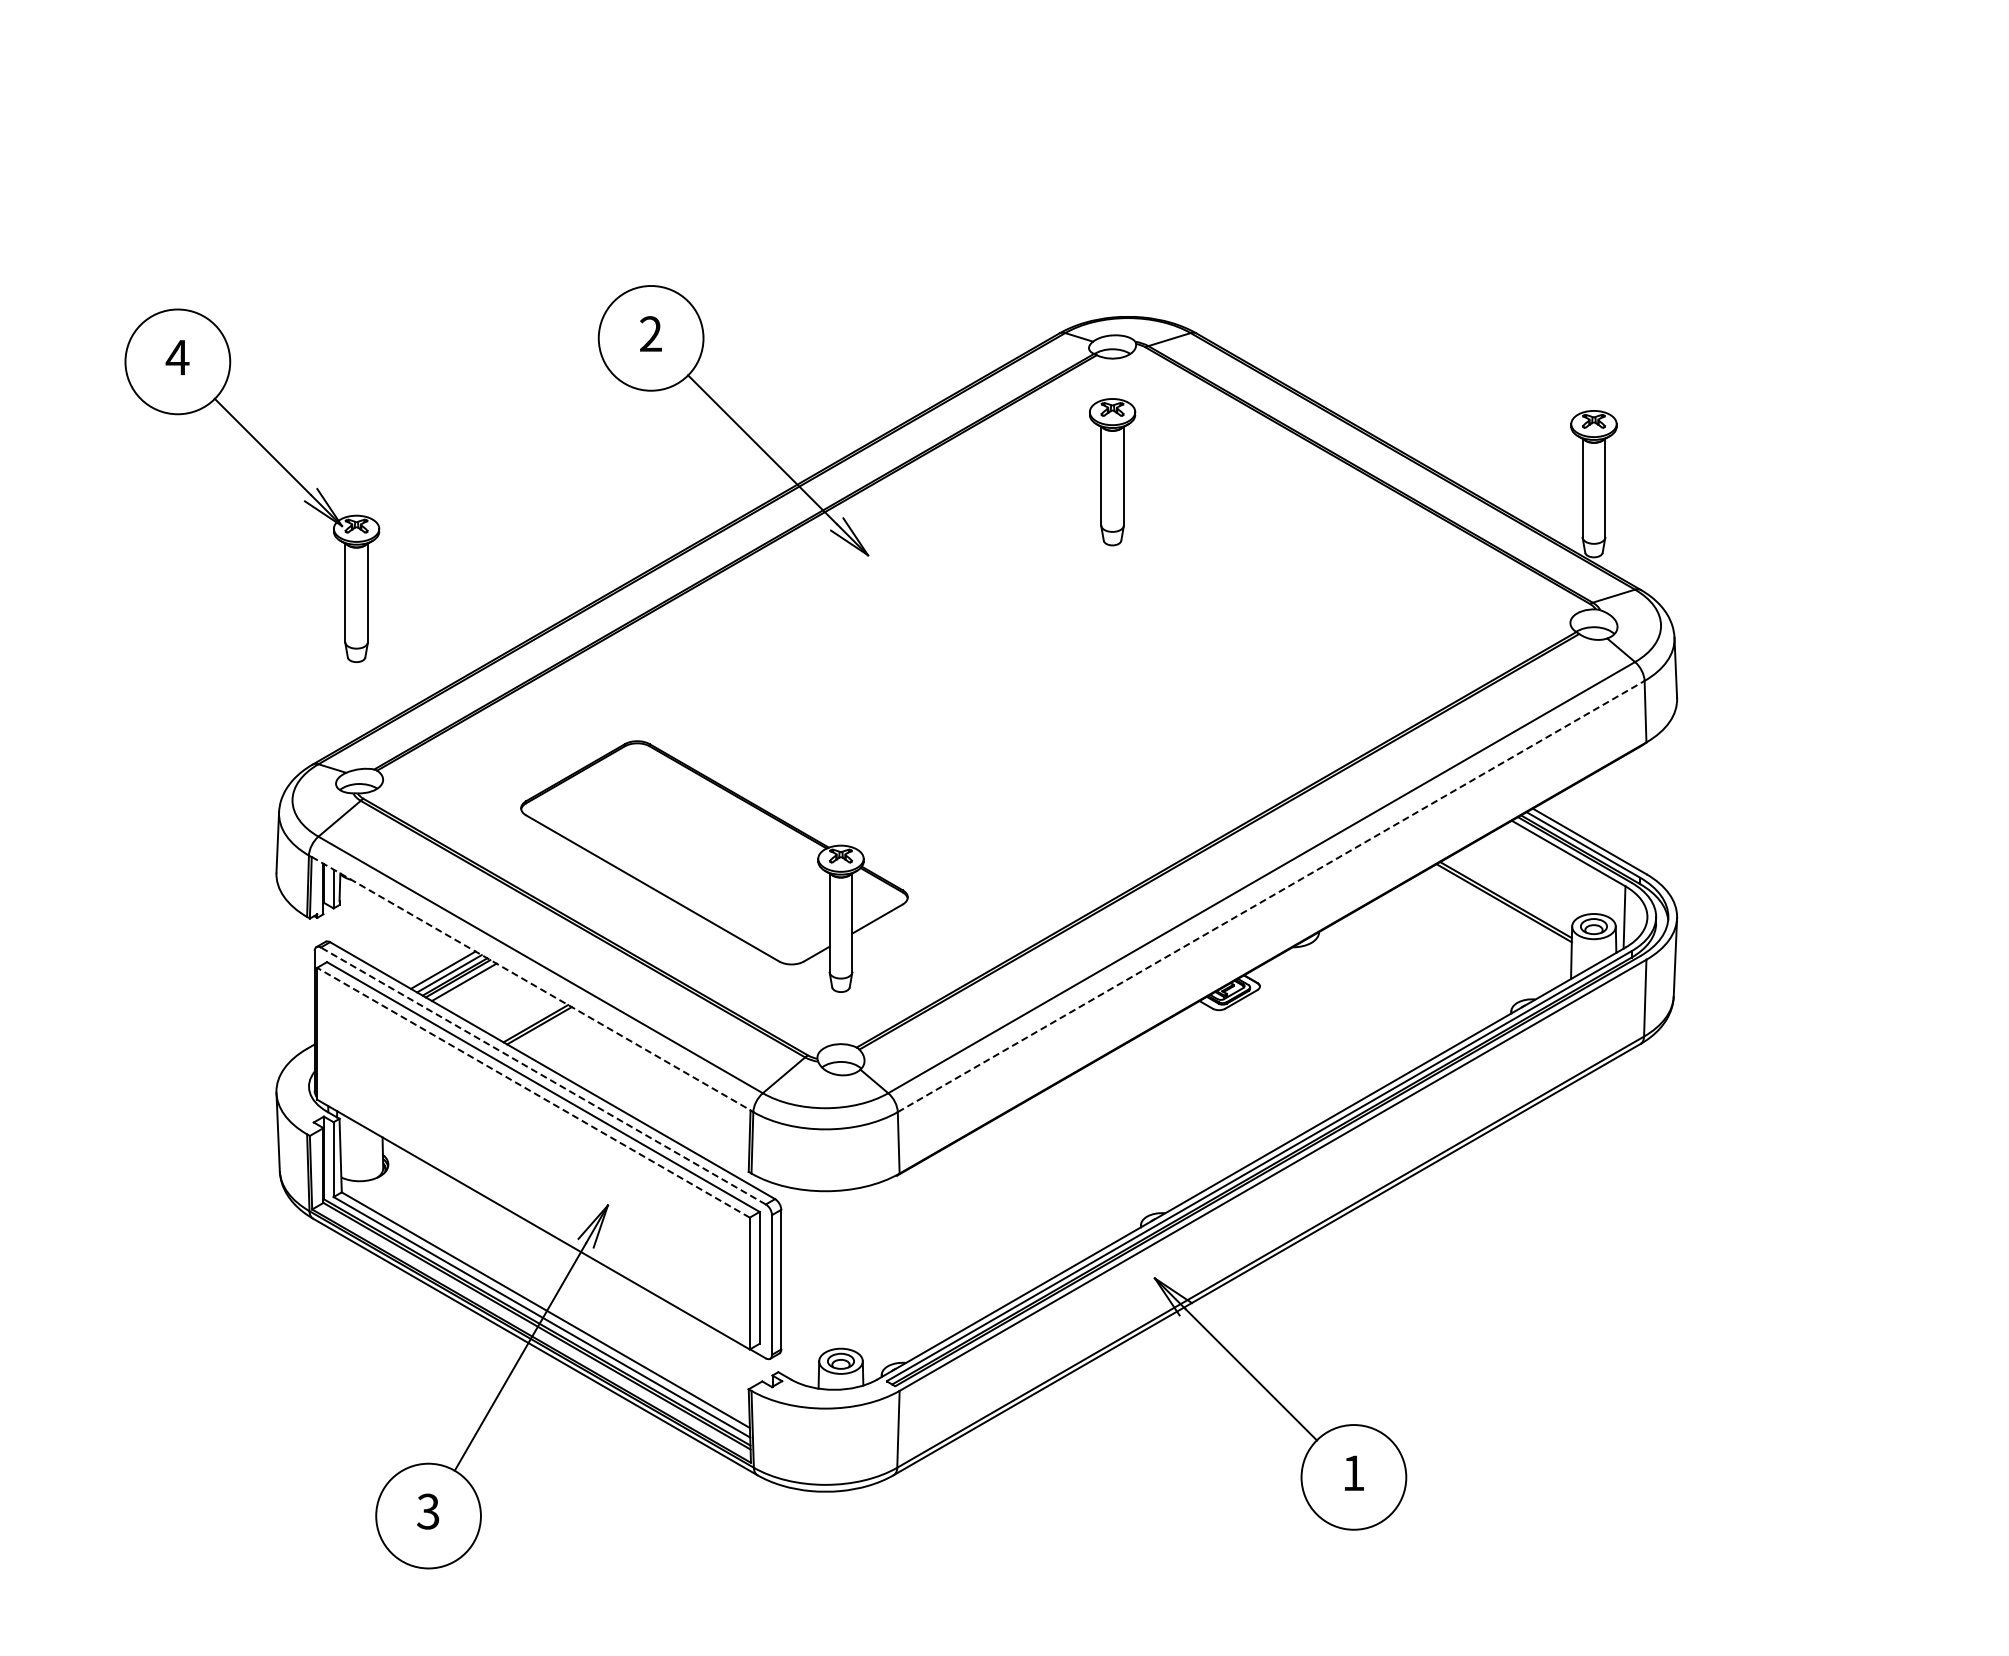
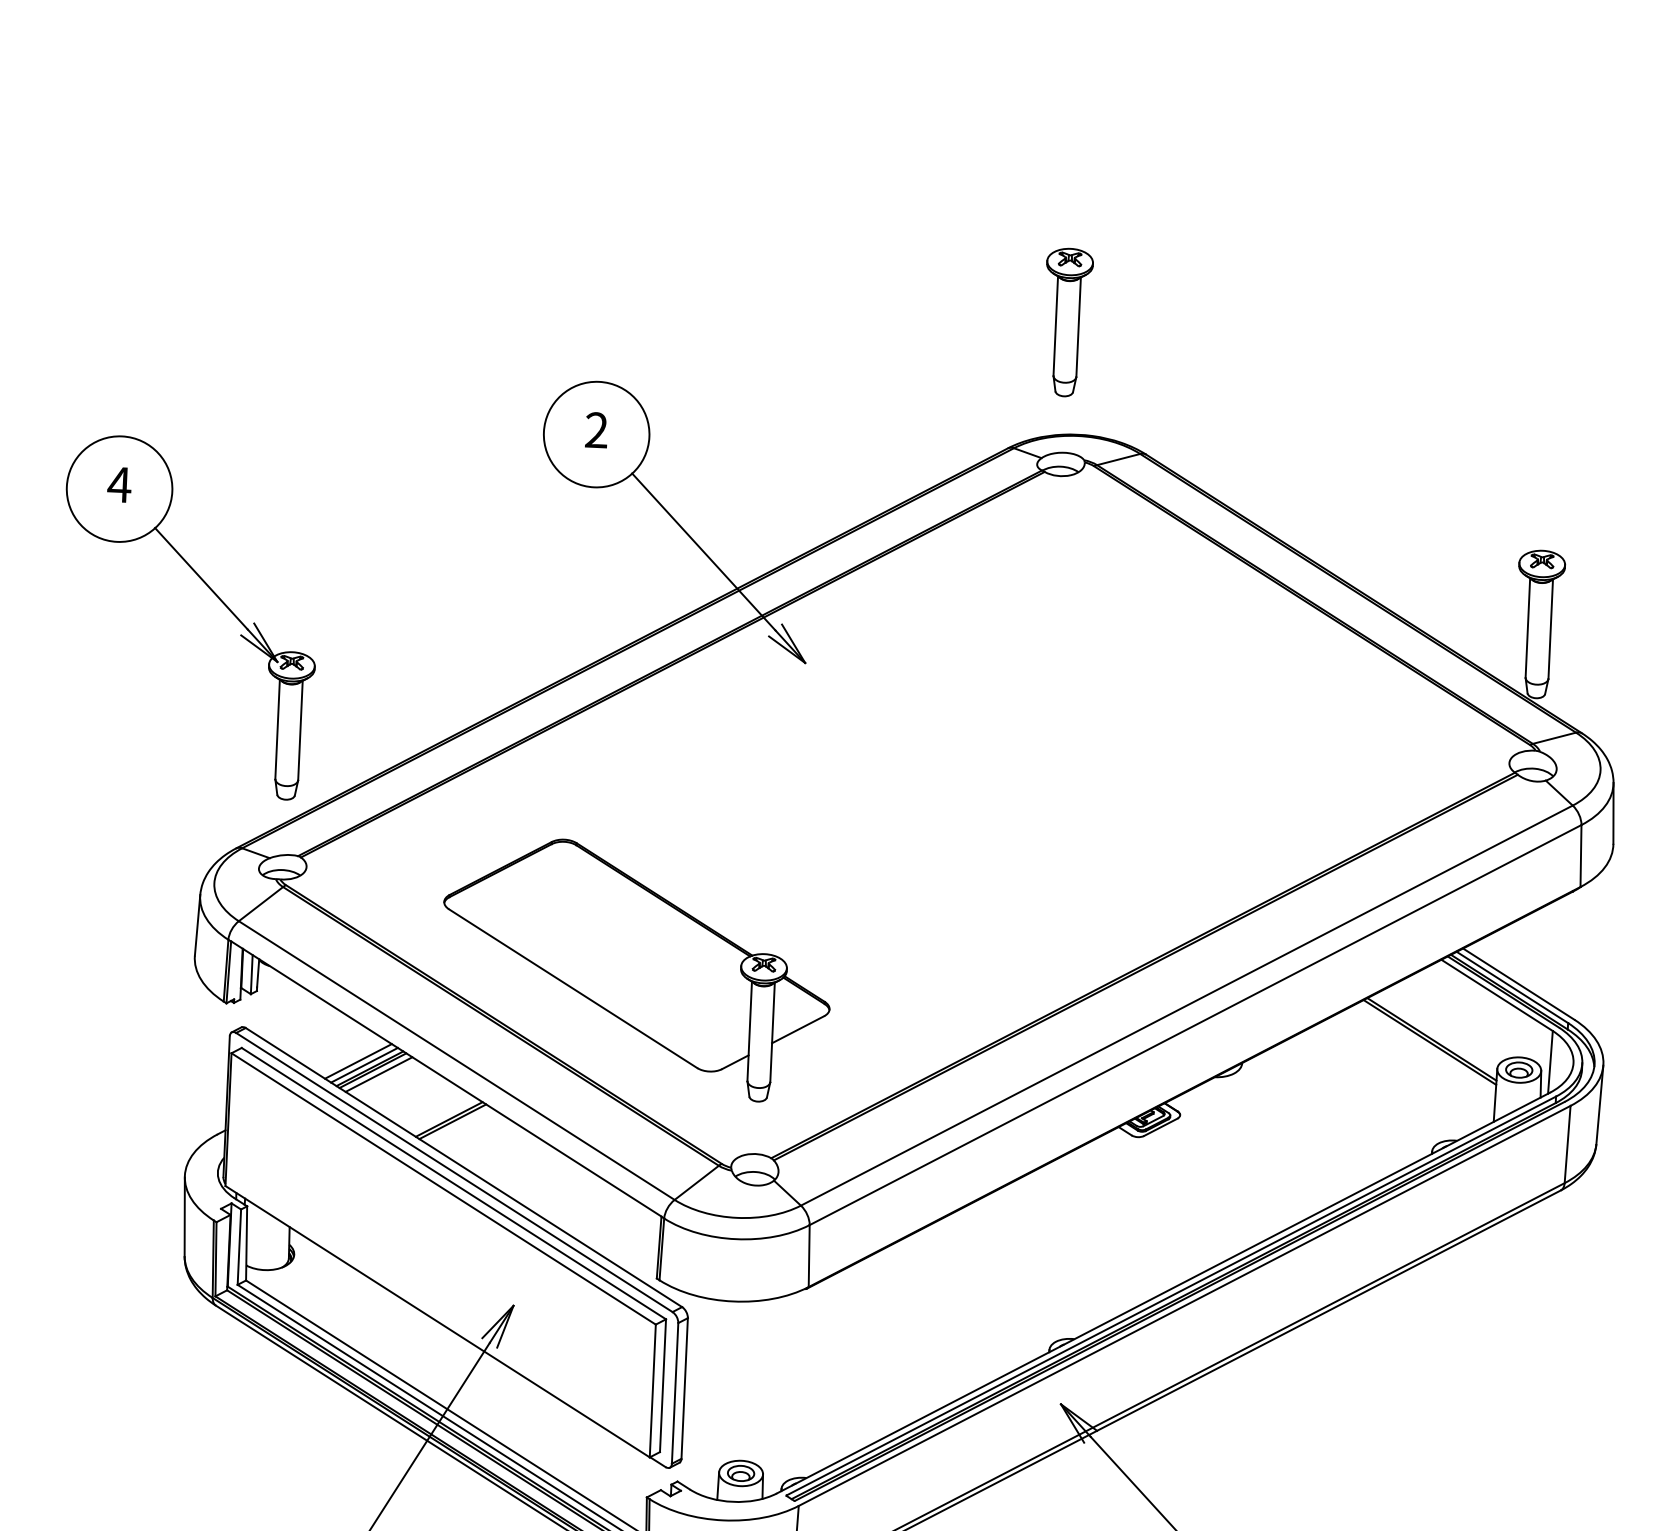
part: (276, 461) -> (214, 593), moved
part: (1112, 472) -> (1067, 322), moved
line: (1271, 896) -> (1195, 1025), dashed -> solid
line: (531, 983) -> (446, 1078), dashed -> solid
line: (543, 1076) -> (454, 1173), dashed -> solid
line: (533, 1092) -> (443, 1188), dashed -> solid

